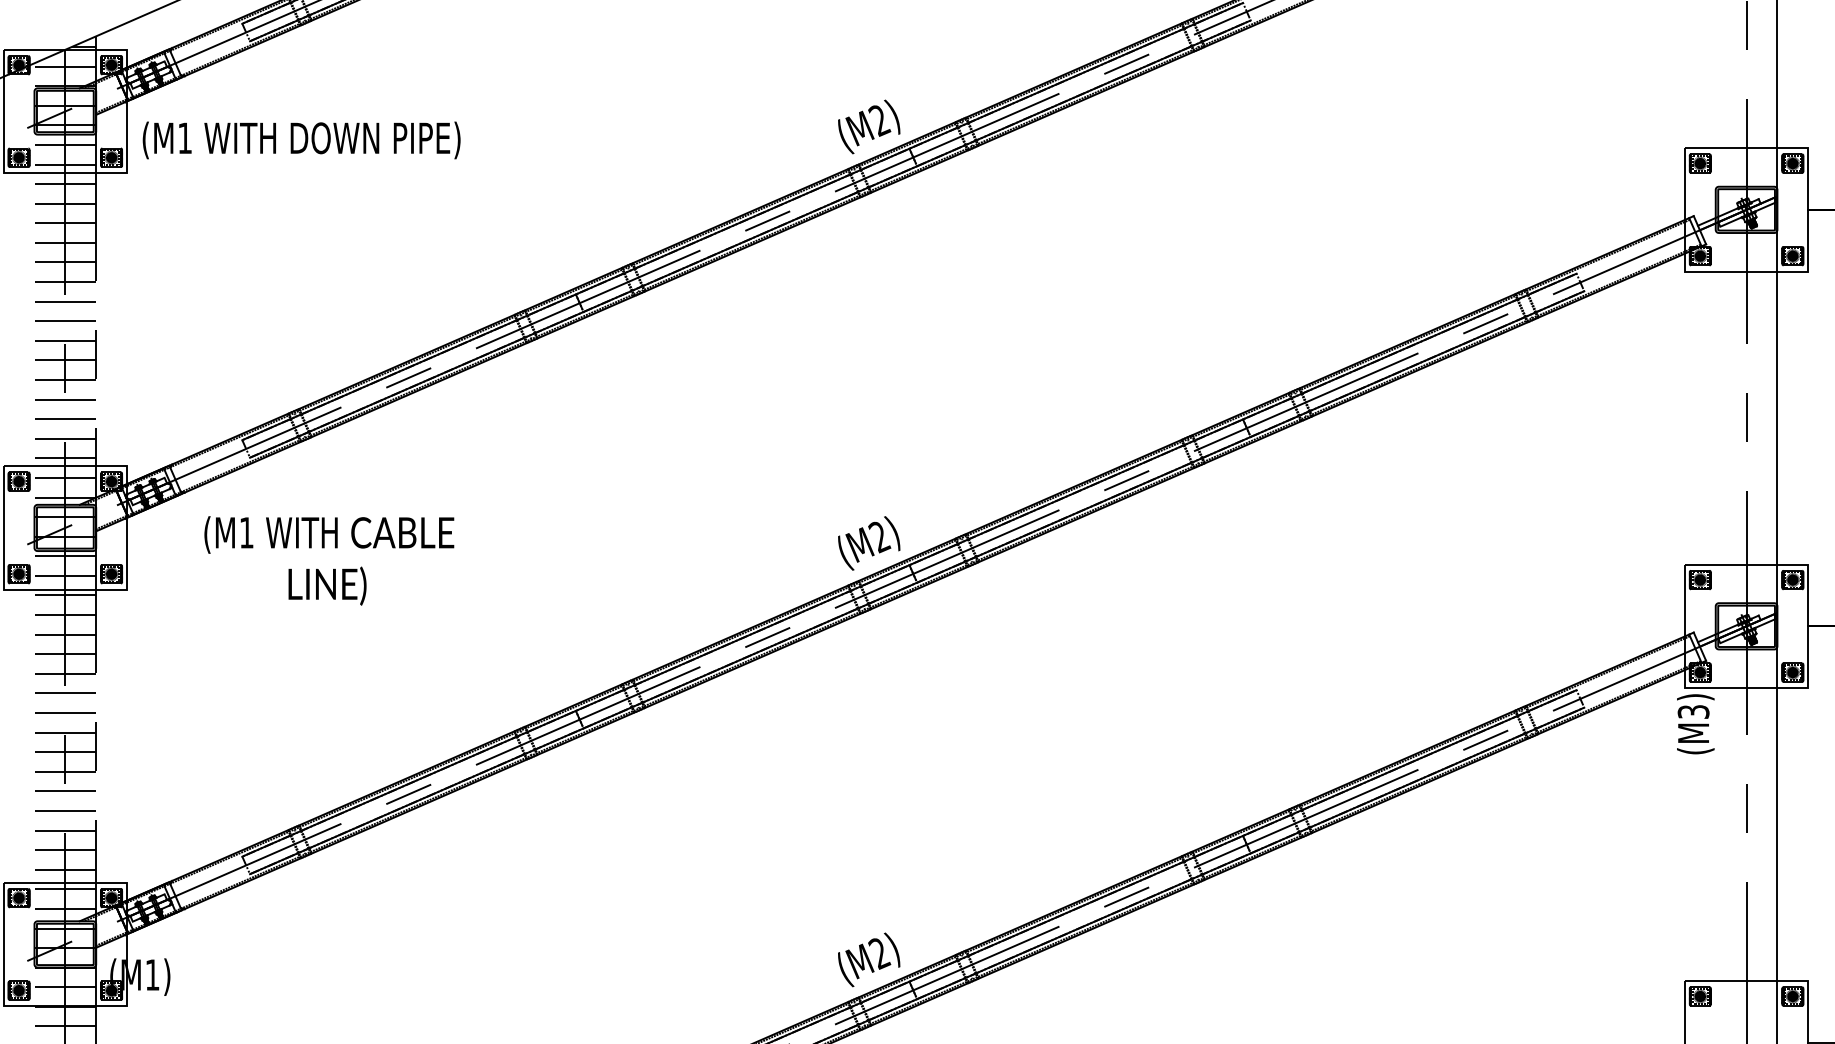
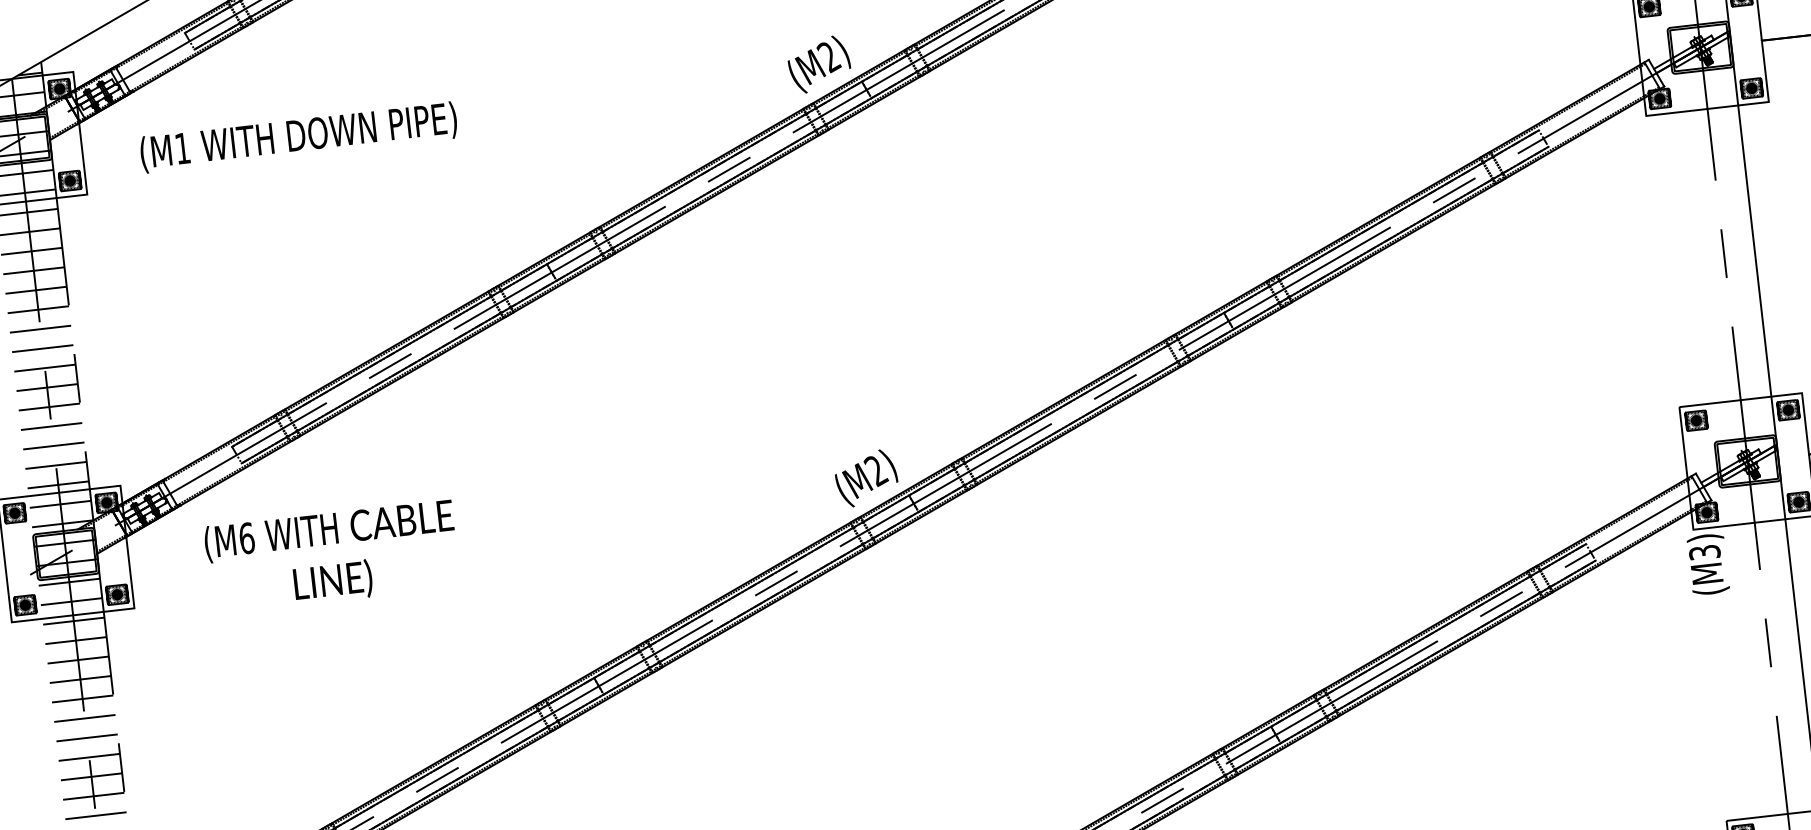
text: (301, 140) -> (298, 137), moved
text: (246, 532) -> (246, 538), (M1 -> (M6

